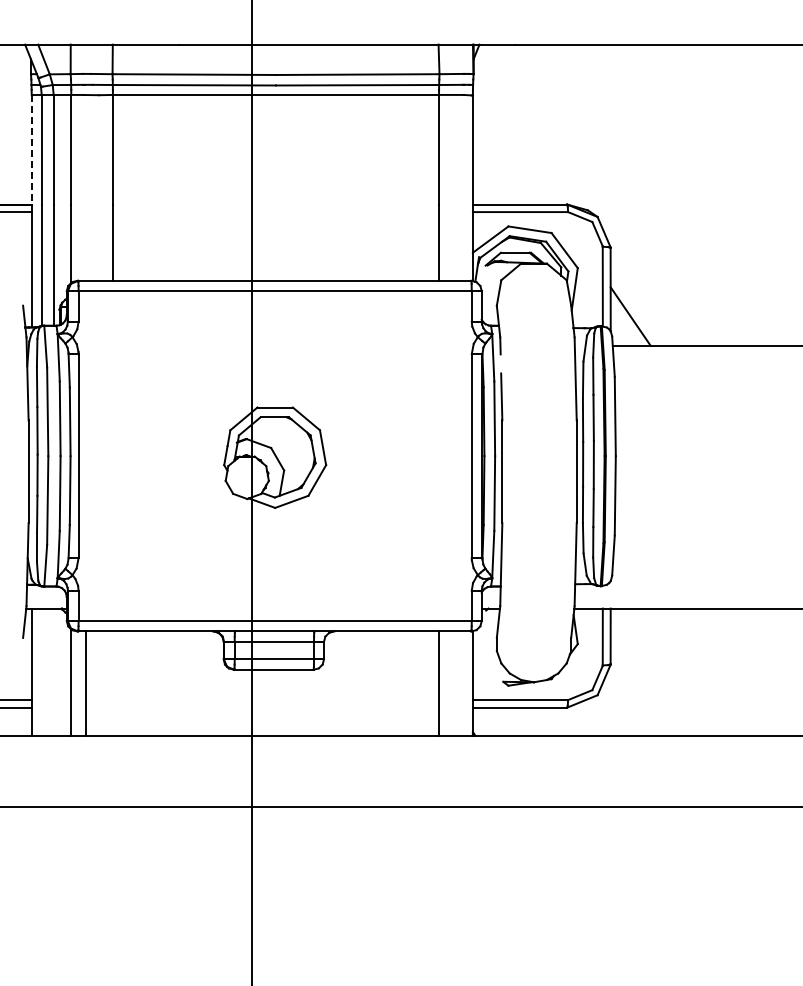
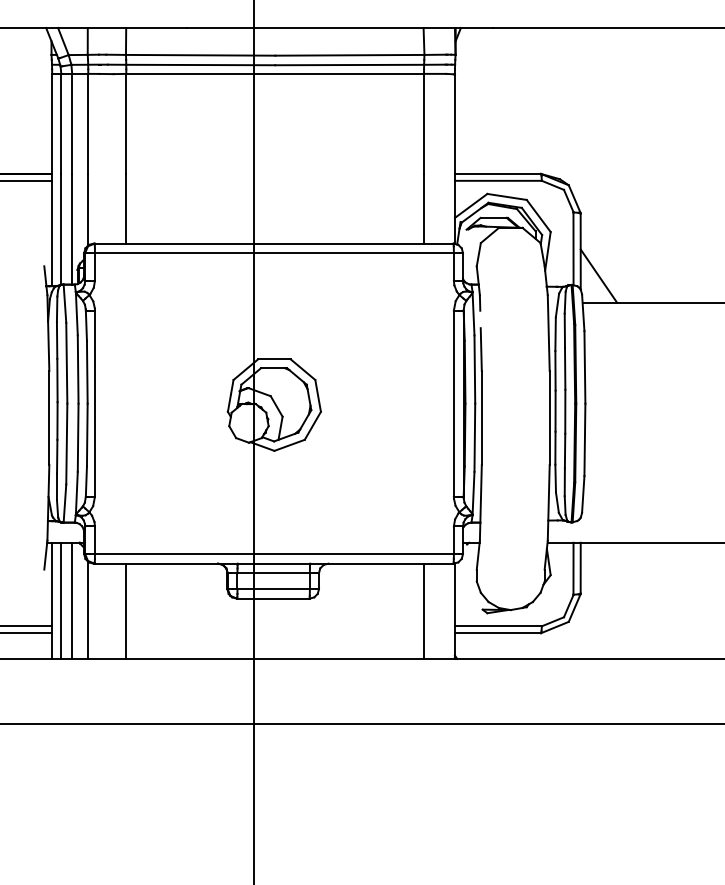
line: (31, 149) -> (51, 123), dashed -> solid
line: (41, 671) -> (61, 600), added
line: (53, 671) -> (72, 600), added
line: (85, 683) -> (125, 611), moved

